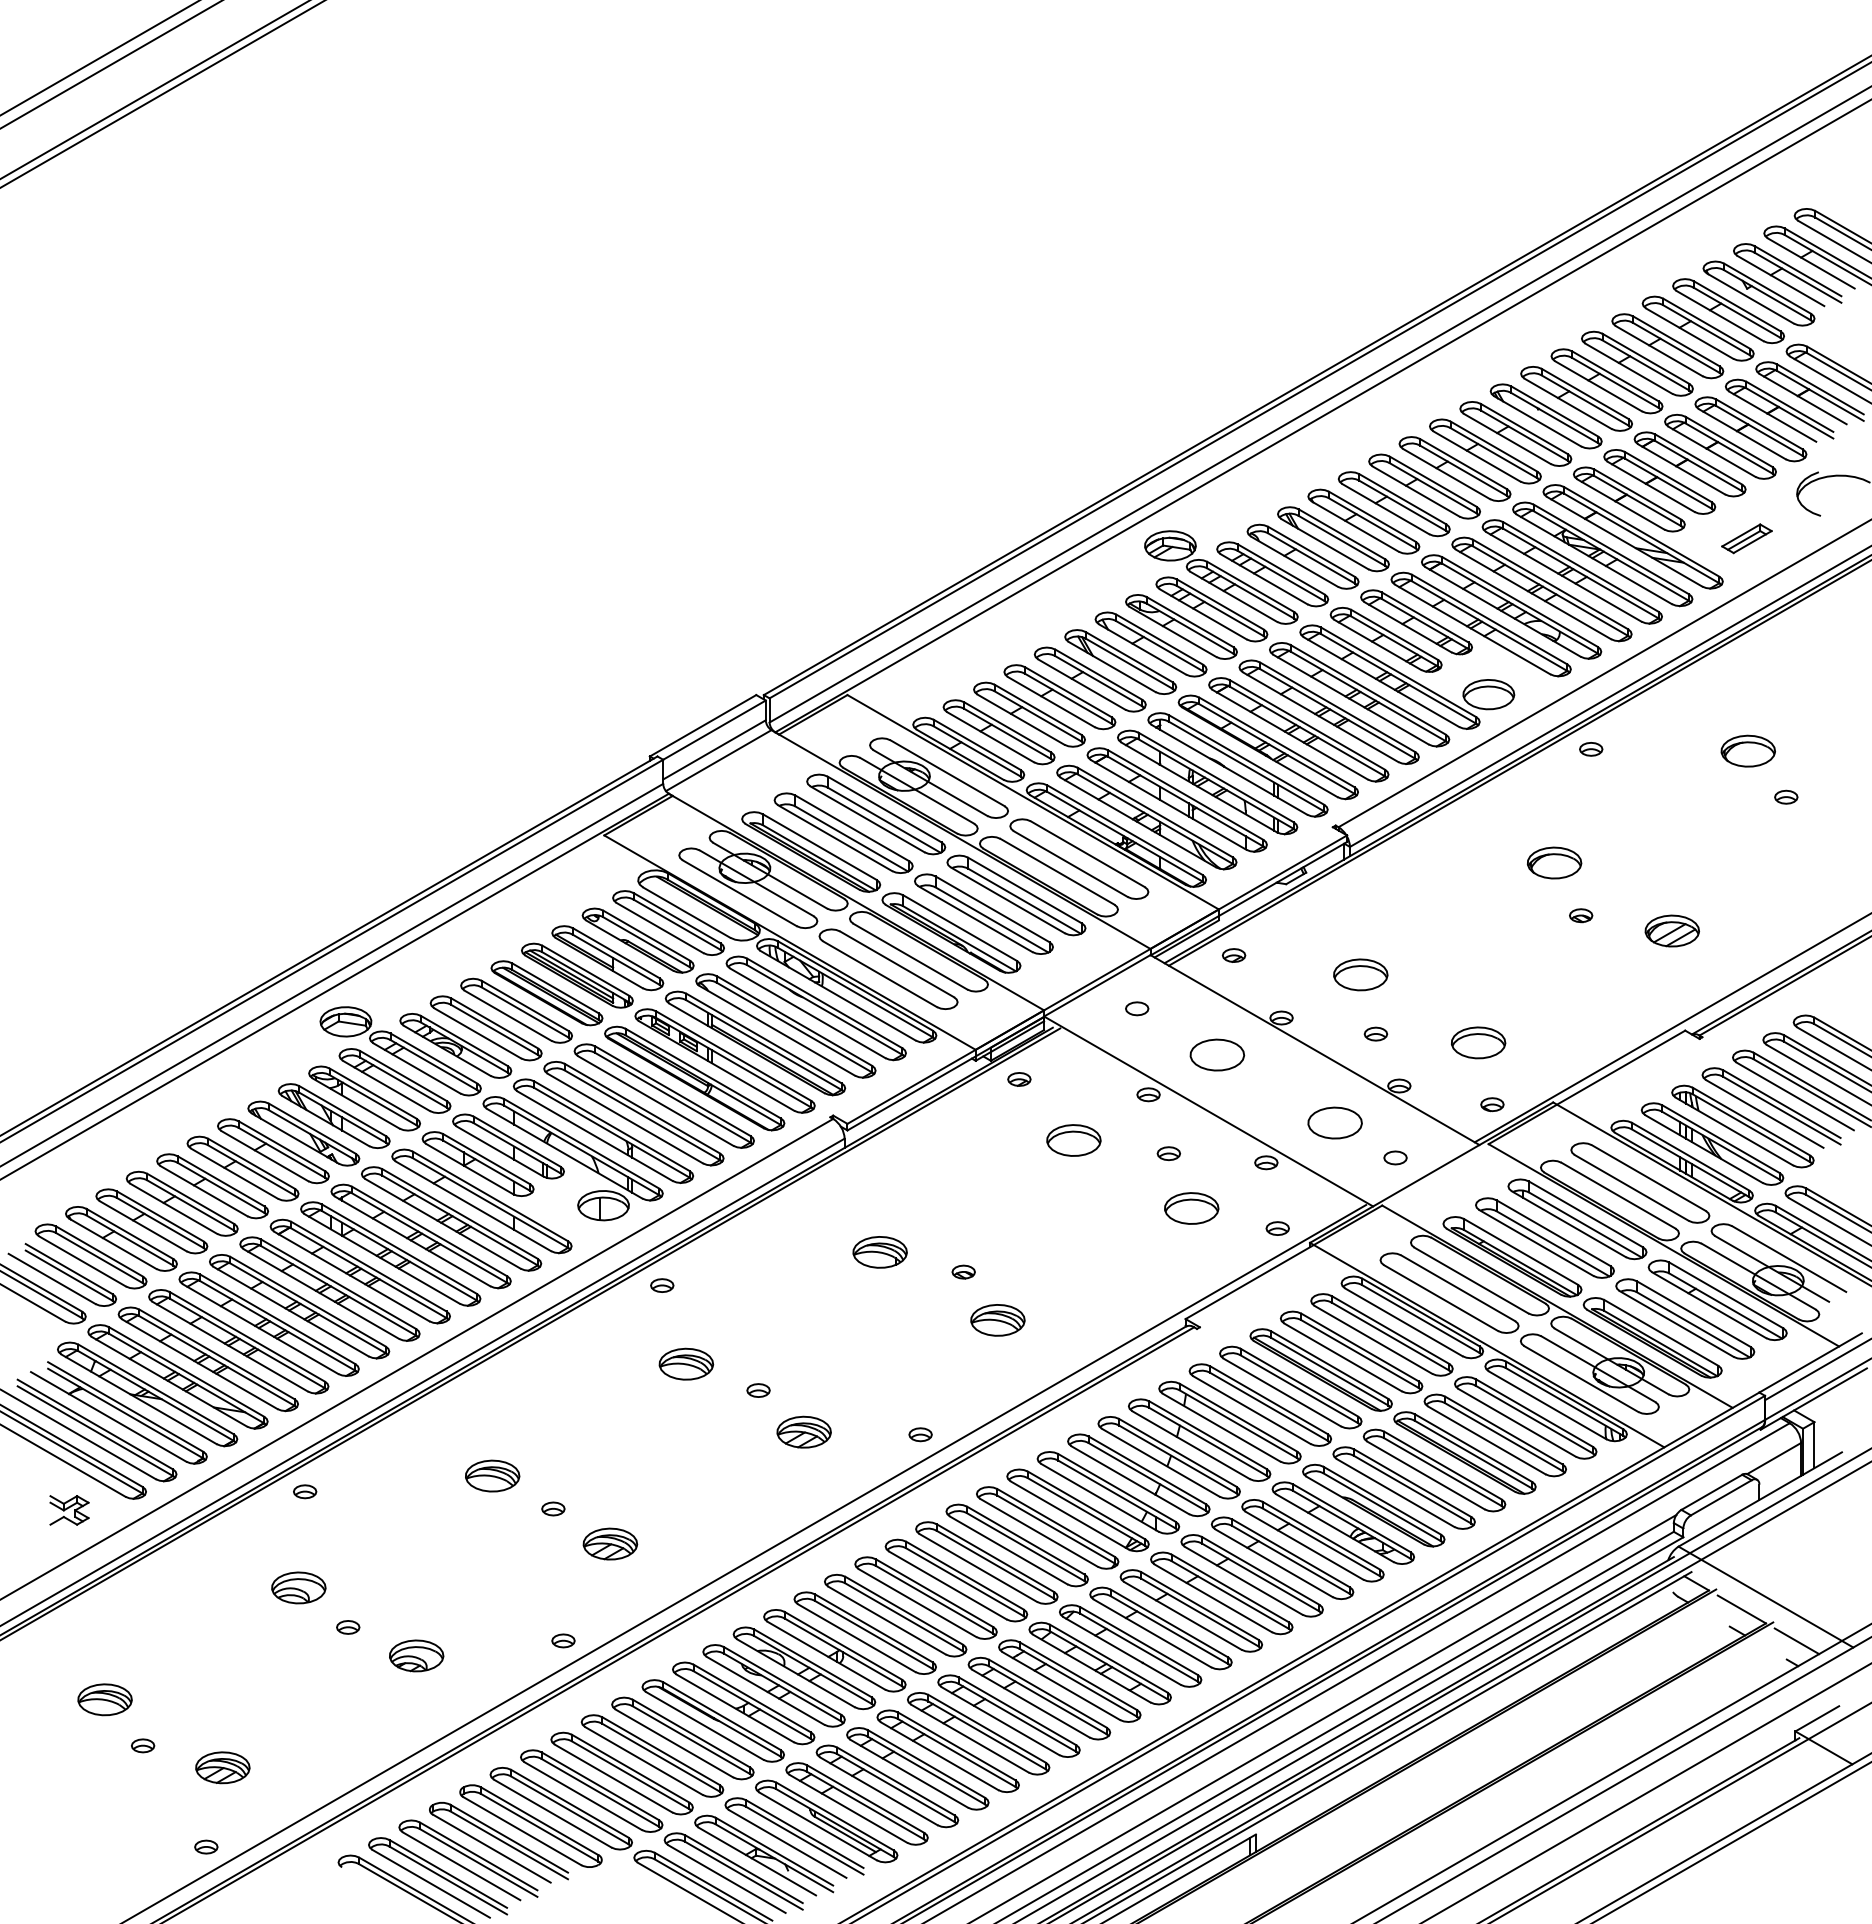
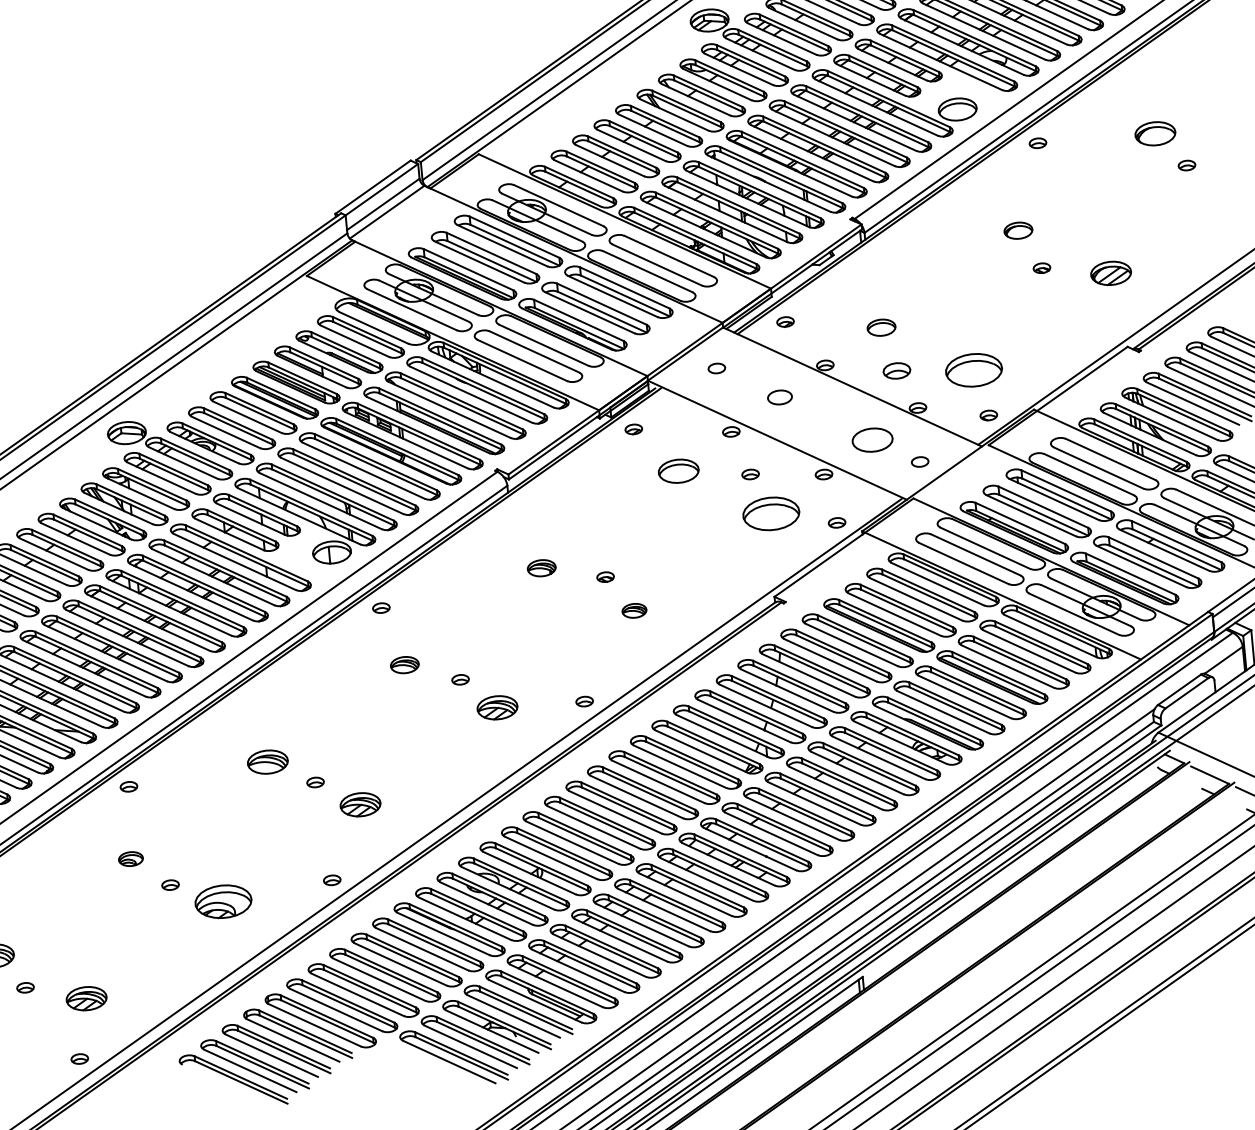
part: (1554, 862) -> (1018, 230), size x0.7
part: (1360, 974) -> (881, 327), size x0.7
part: (1375, 1033) -> (896, 370), size x1.6
part: (1478, 1042) -> (974, 370), size x1.4
part: (1217, 1054) -> (780, 397), size x0.6
part: (1191, 1208) -> (771, 513), size x1.4
part: (879, 1252) -> (541, 568), size x0.7
part: (997, 1320) -> (634, 610), size x0.6
part: (686, 1363) -> (404, 664), size x0.7
part: (298, 1587) -> (130, 858), size x0.6
part: (416, 1655) -> (223, 901), size x1.4

